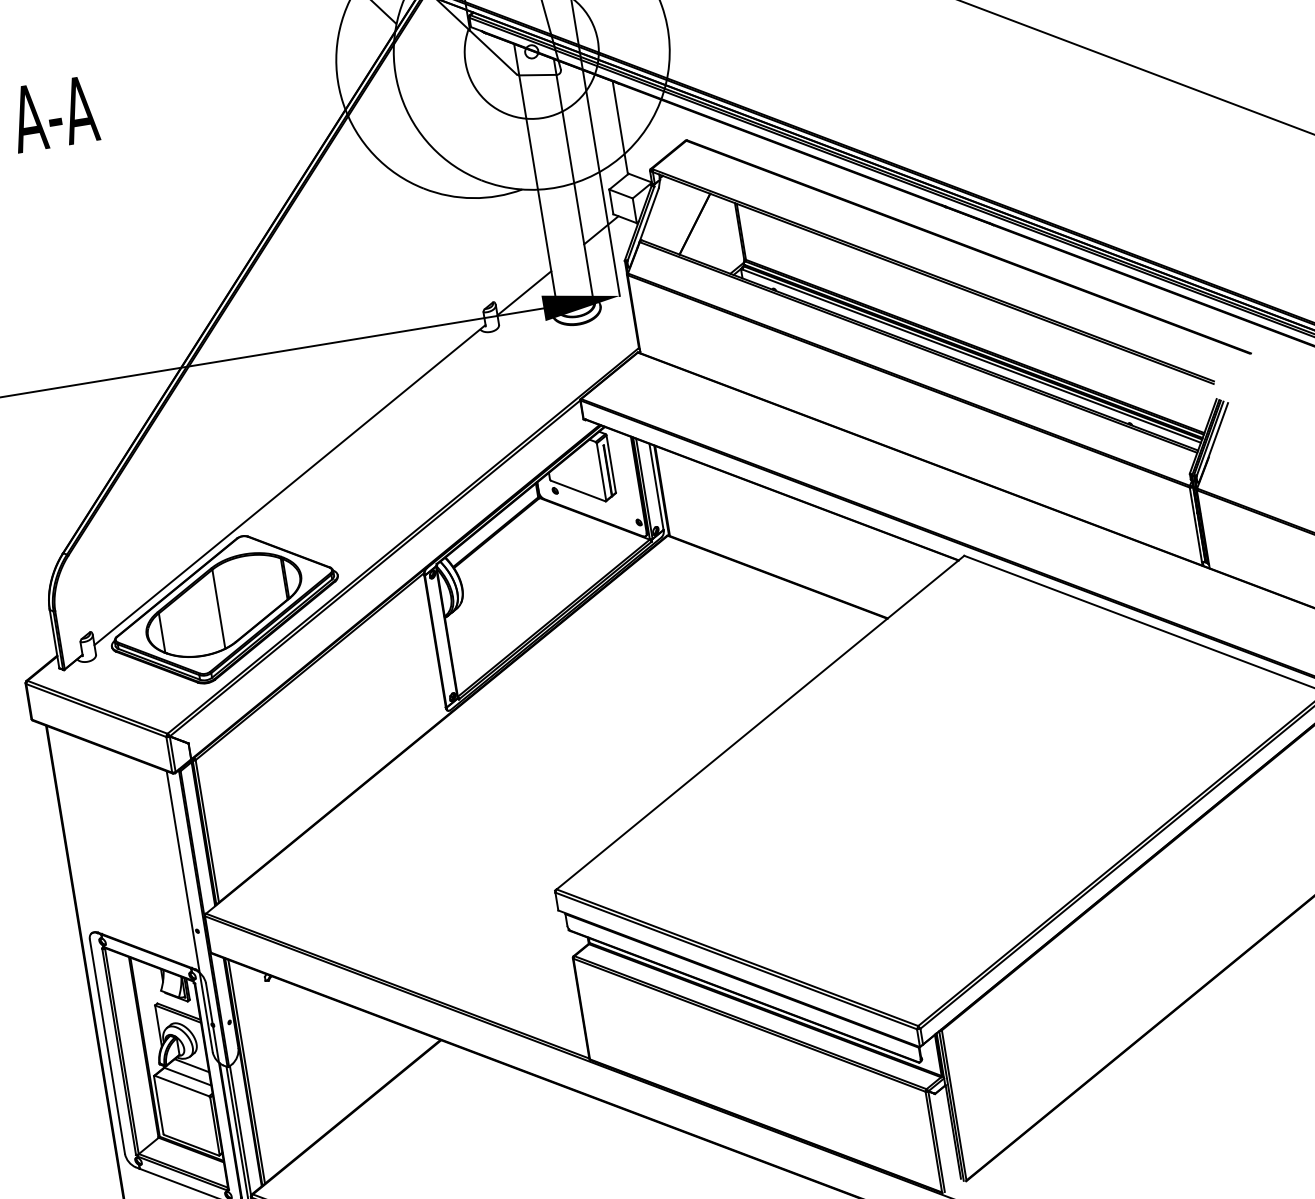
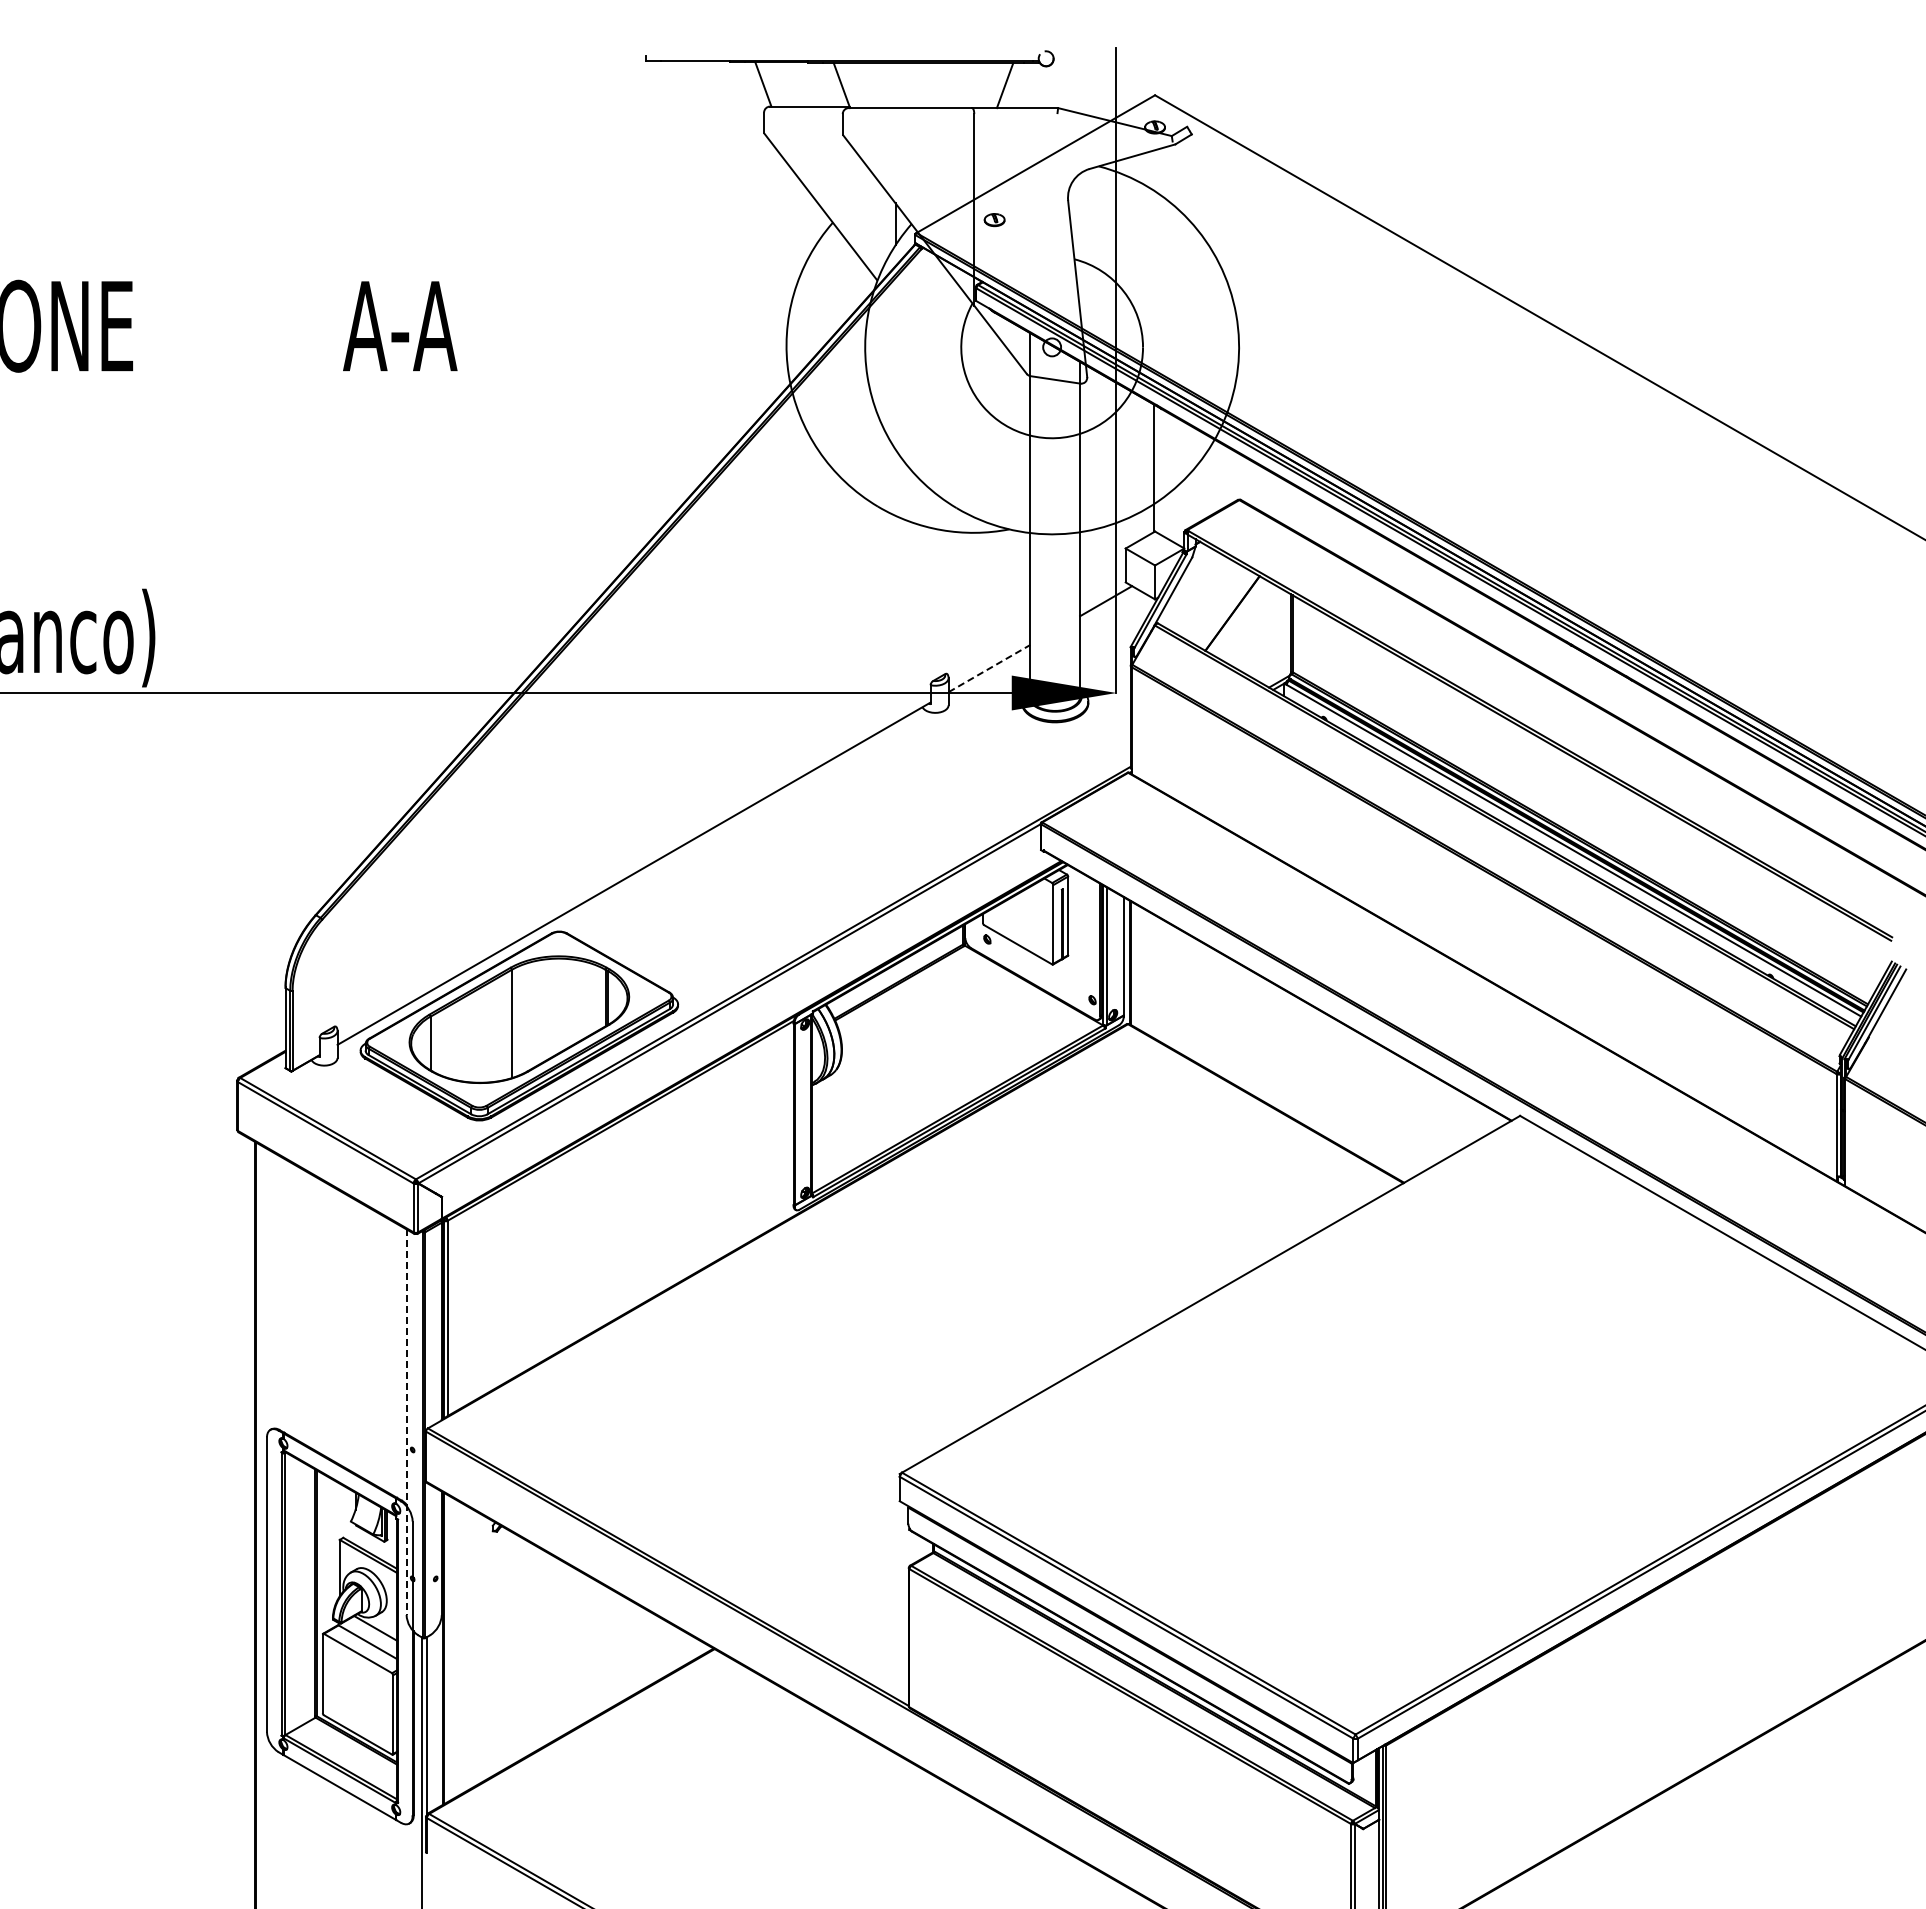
line: (524, 293) -> (989, 668), solid -> dashed
line: (189, 911) -> (406, 1422), solid -> dashed
line: (246, 1071) -> (447, 1648), removed

